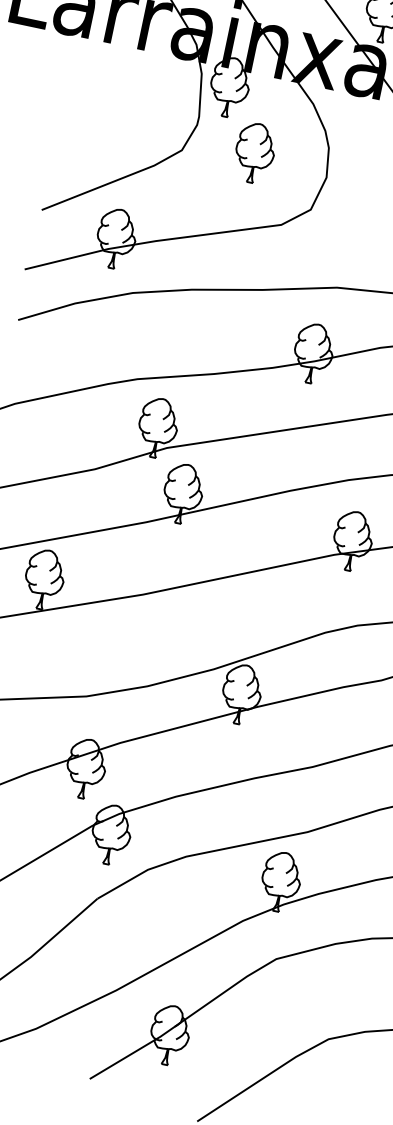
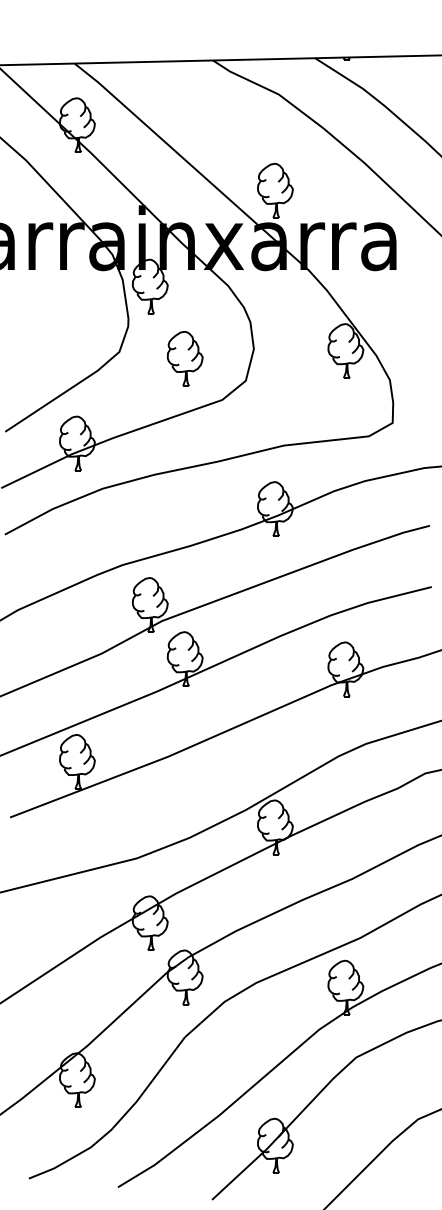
part: (254, 152) -> (184, 358), moved

